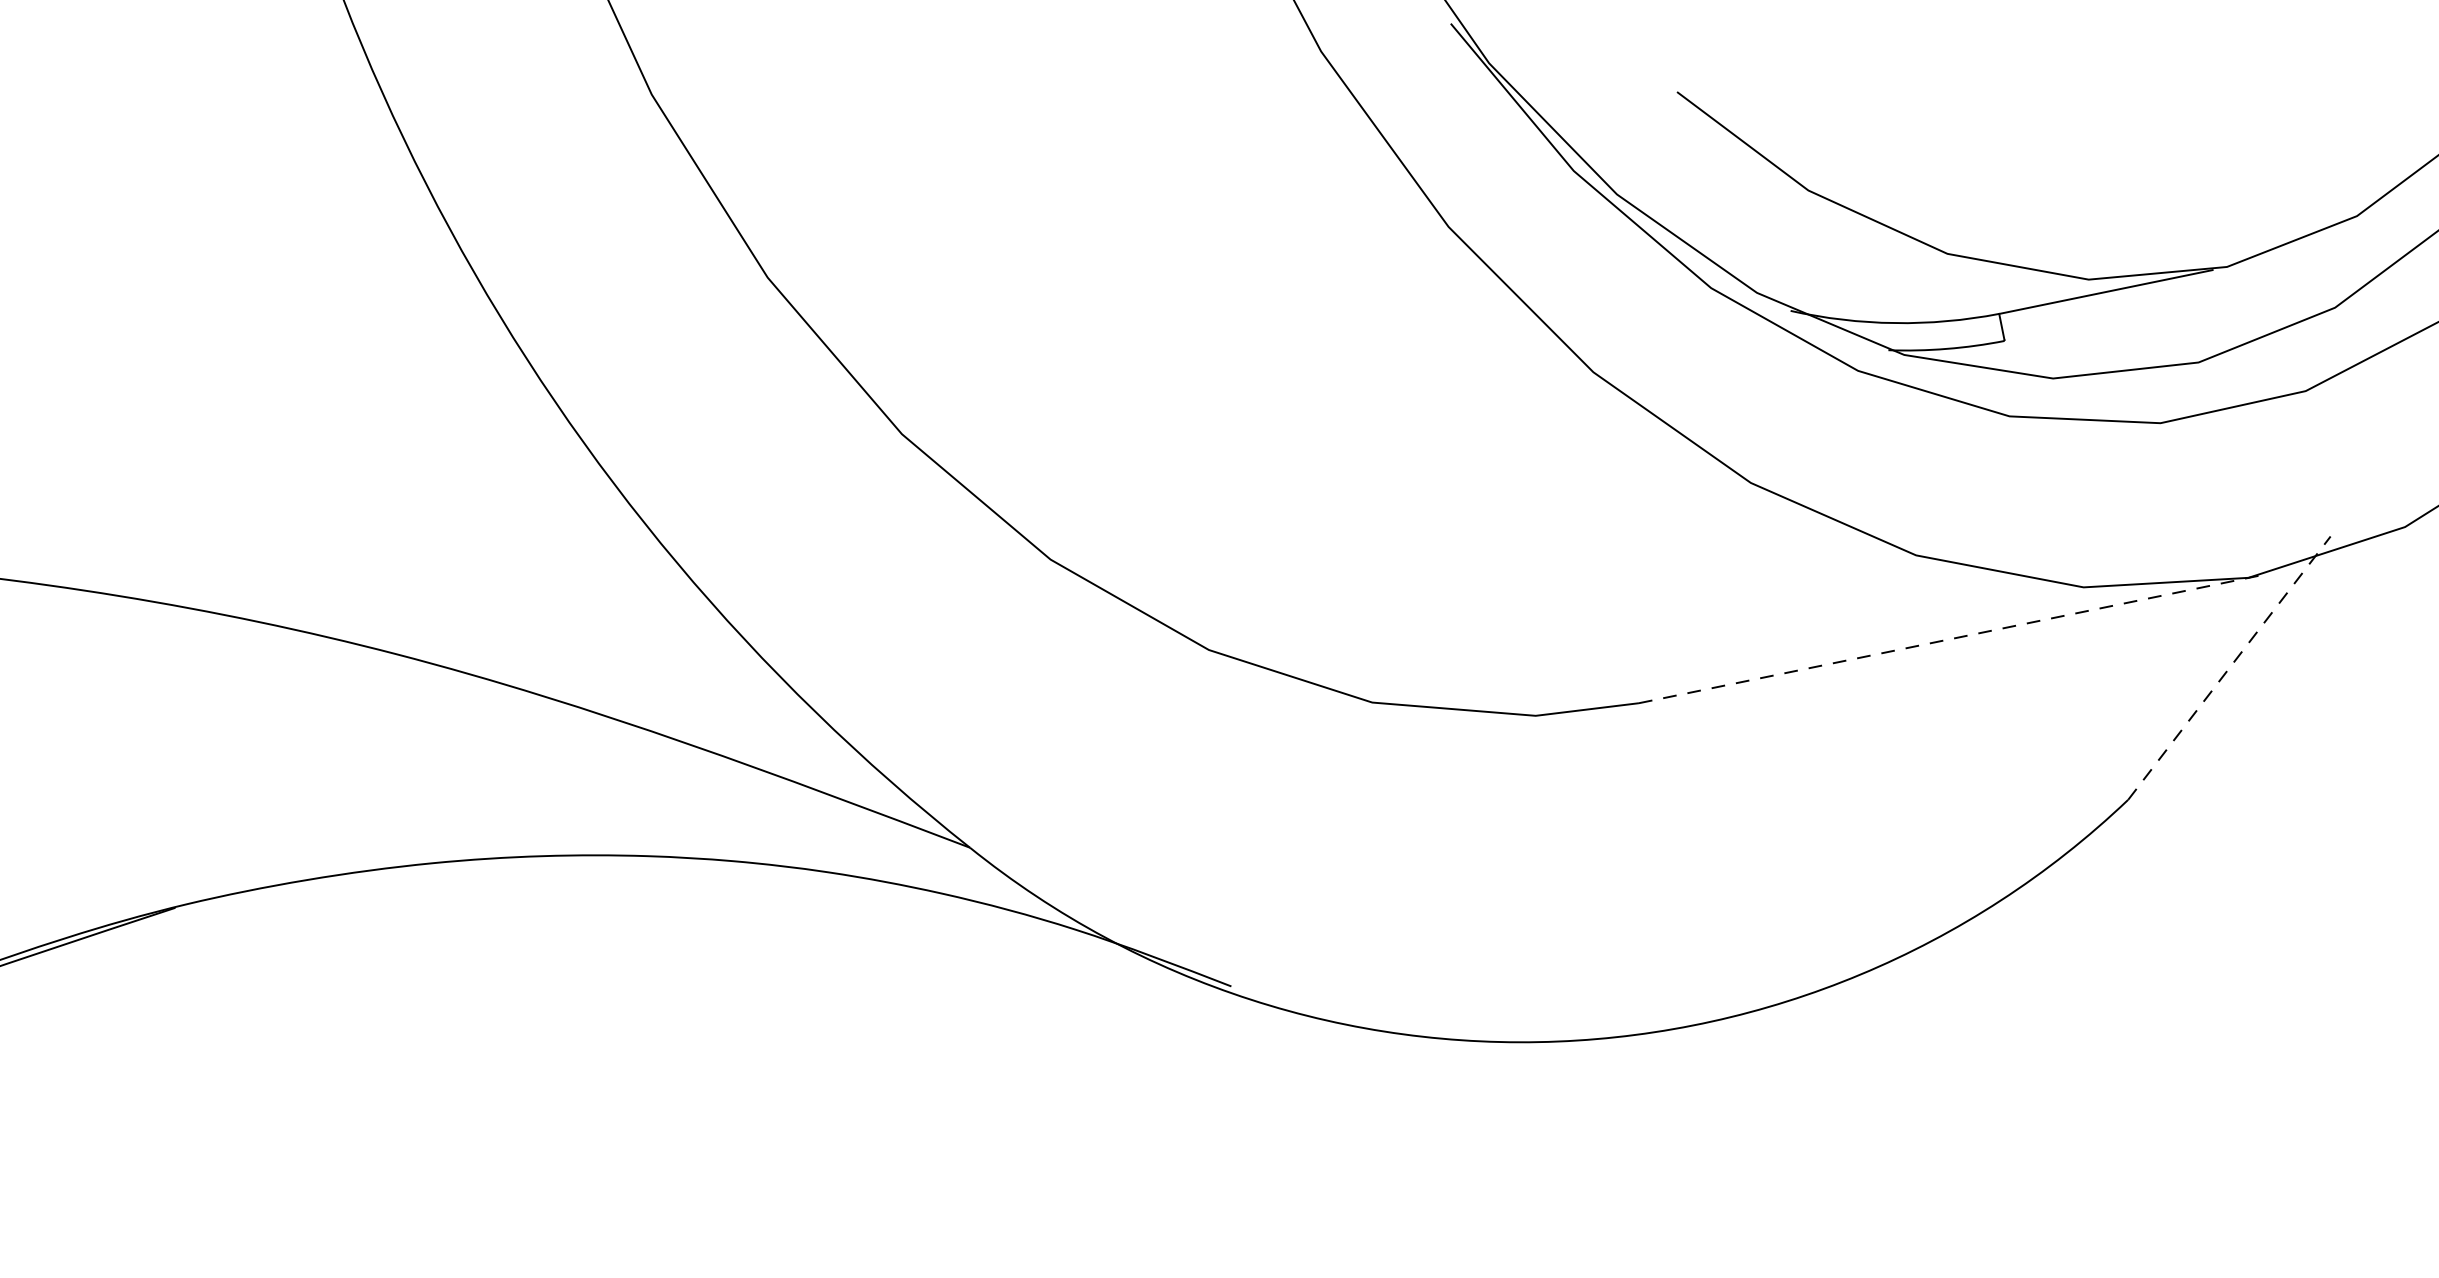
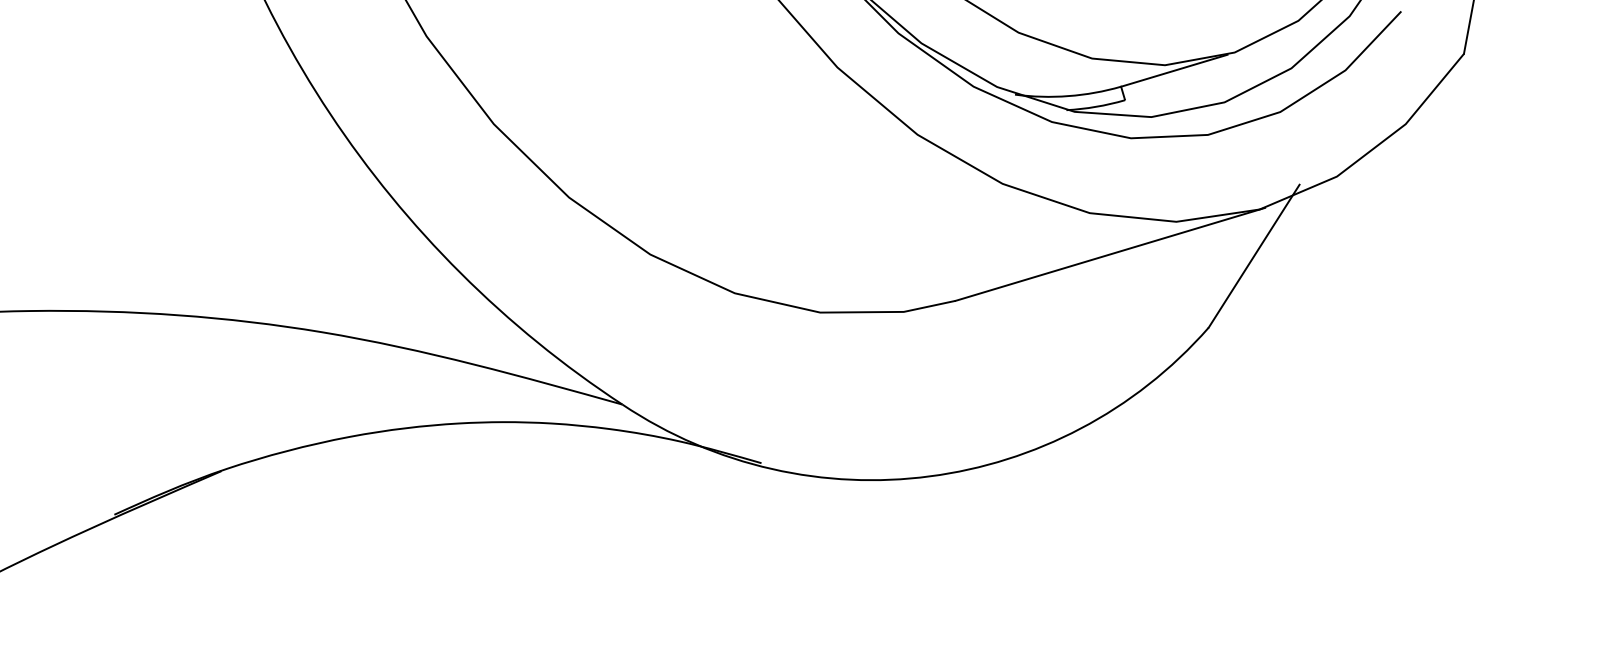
line: (1949, 639) -> (1110, 254), dashed -> solid
line: (2230, 668) -> (1254, 256), dashed -> solid

